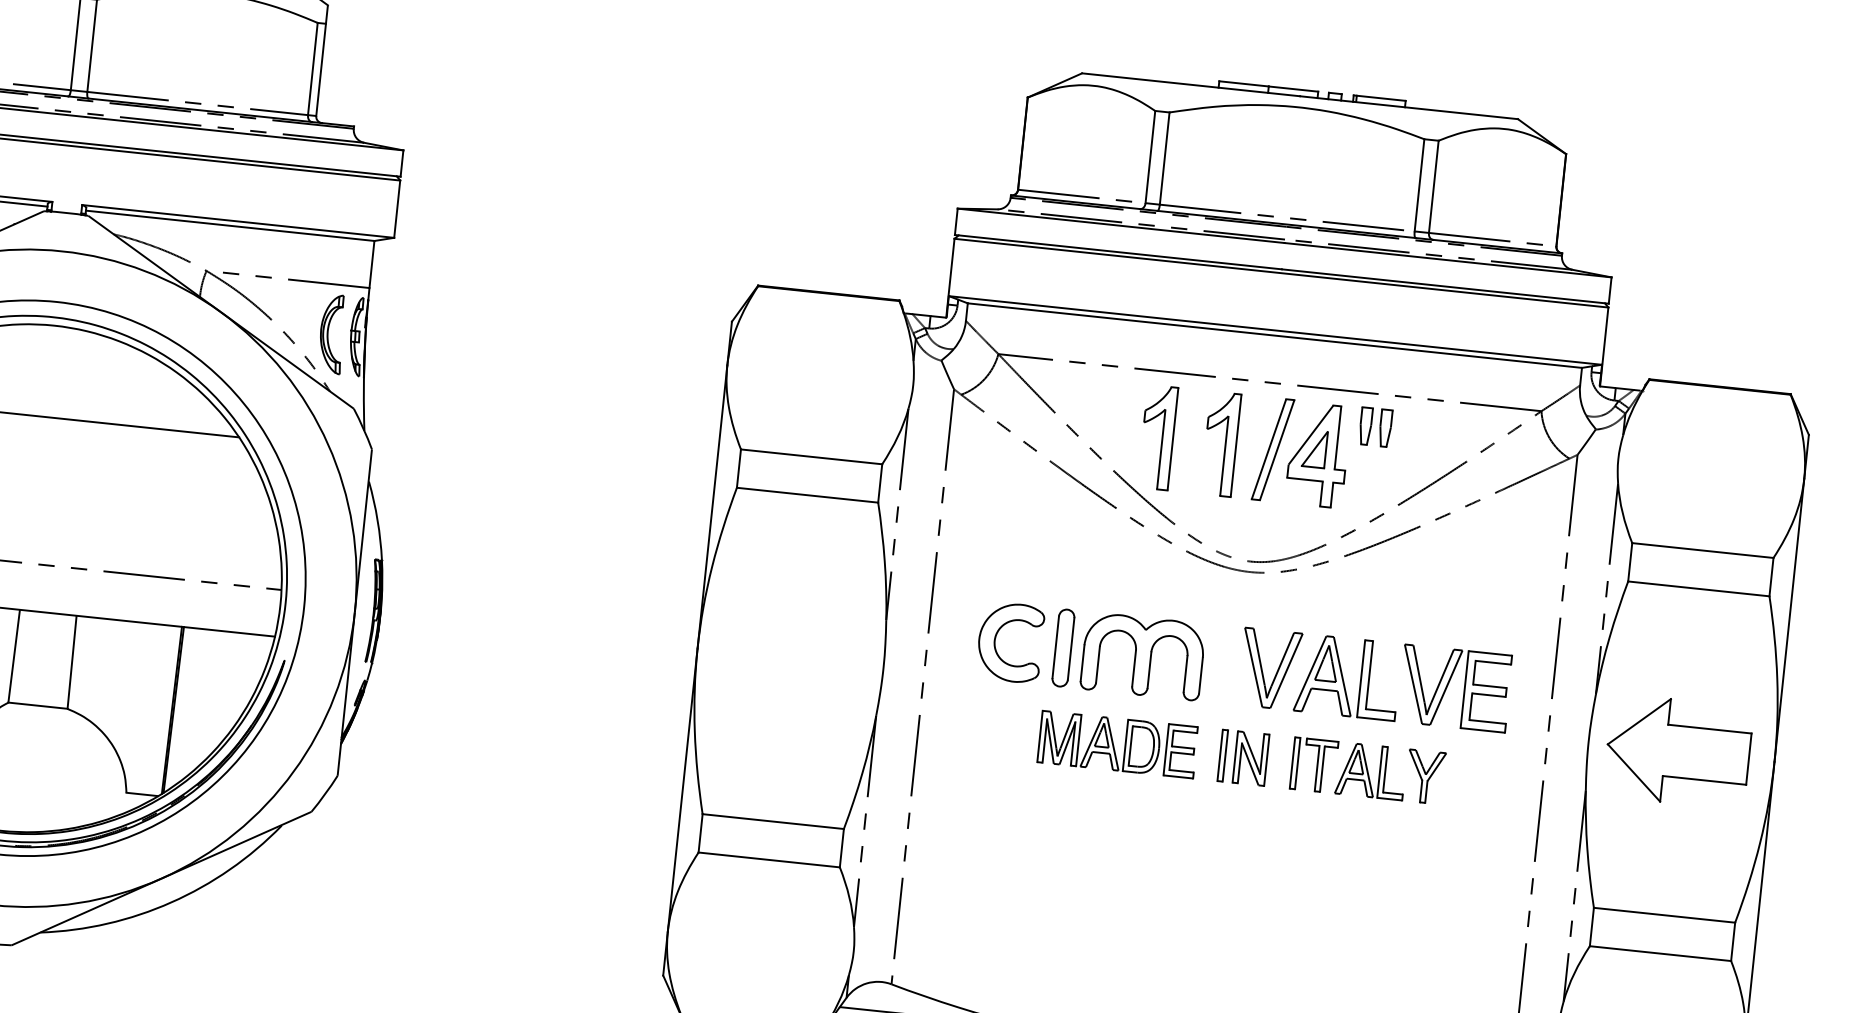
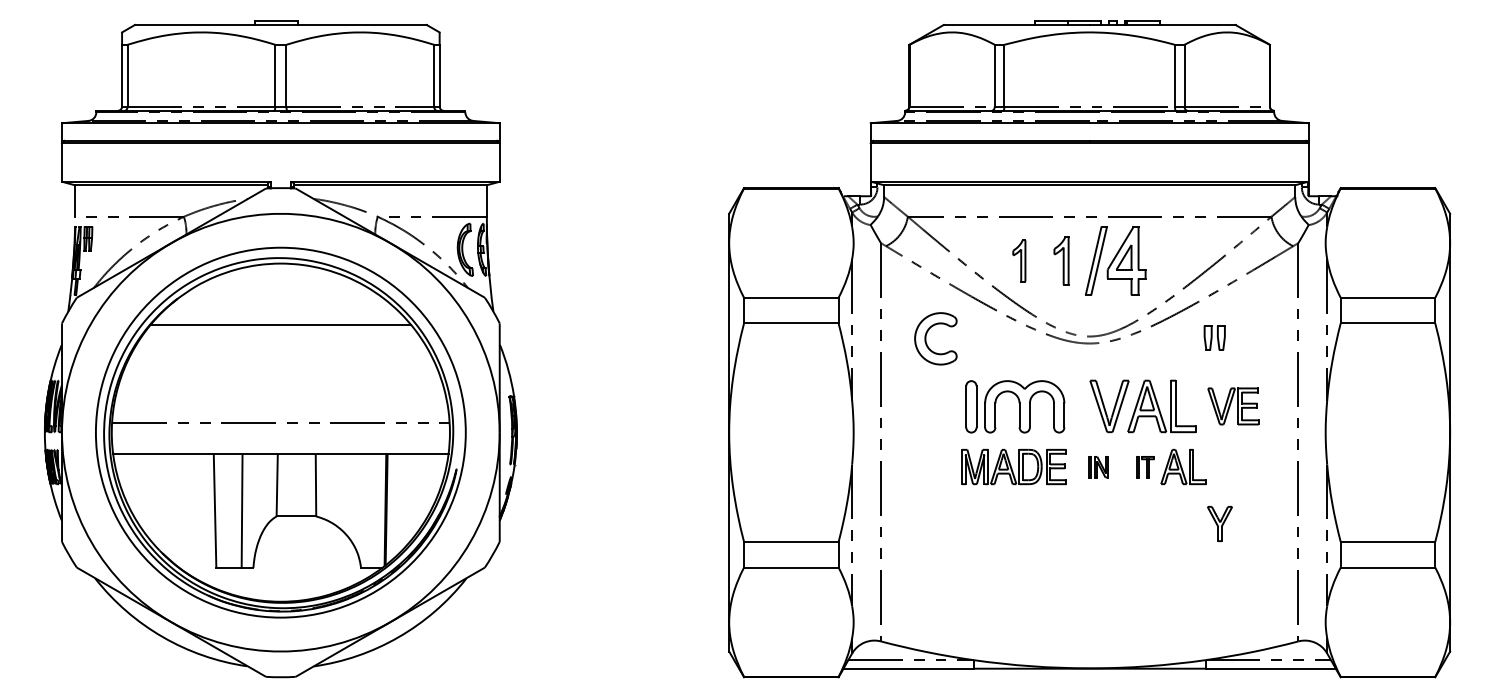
part: (1375, 426) -> (1214, 337), moved
part: (1158, 437) -> (1019, 260), size x0.6
part: (1221, 443) -> (1061, 260), size x0.7
part: (996, 640) -> (926, 338), moved
part: (1455, 688) -> (1233, 406), size x0.7
part: (1677, 751) -> (1385, 432), removed
part: (1243, 758) -> (1098, 467), size x0.6
part: (1313, 766) -> (1145, 467), size x0.6
part: (1424, 777) -> (1219, 524), moved

